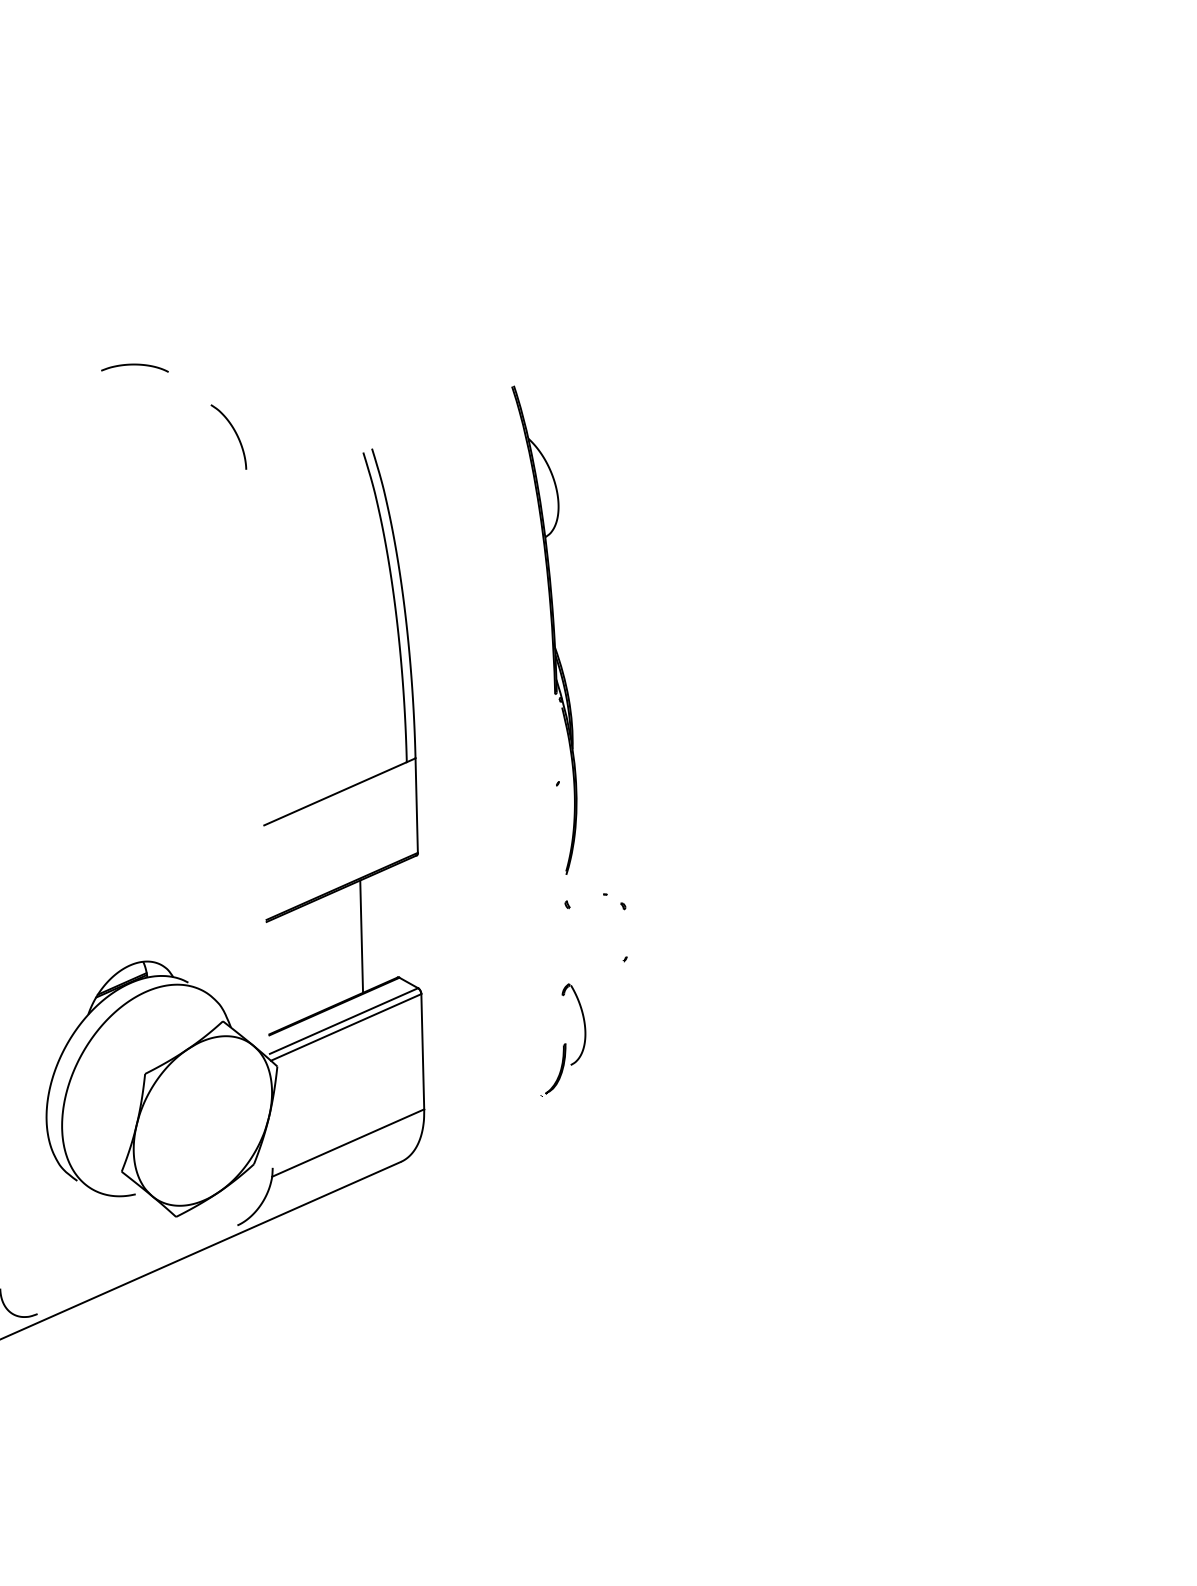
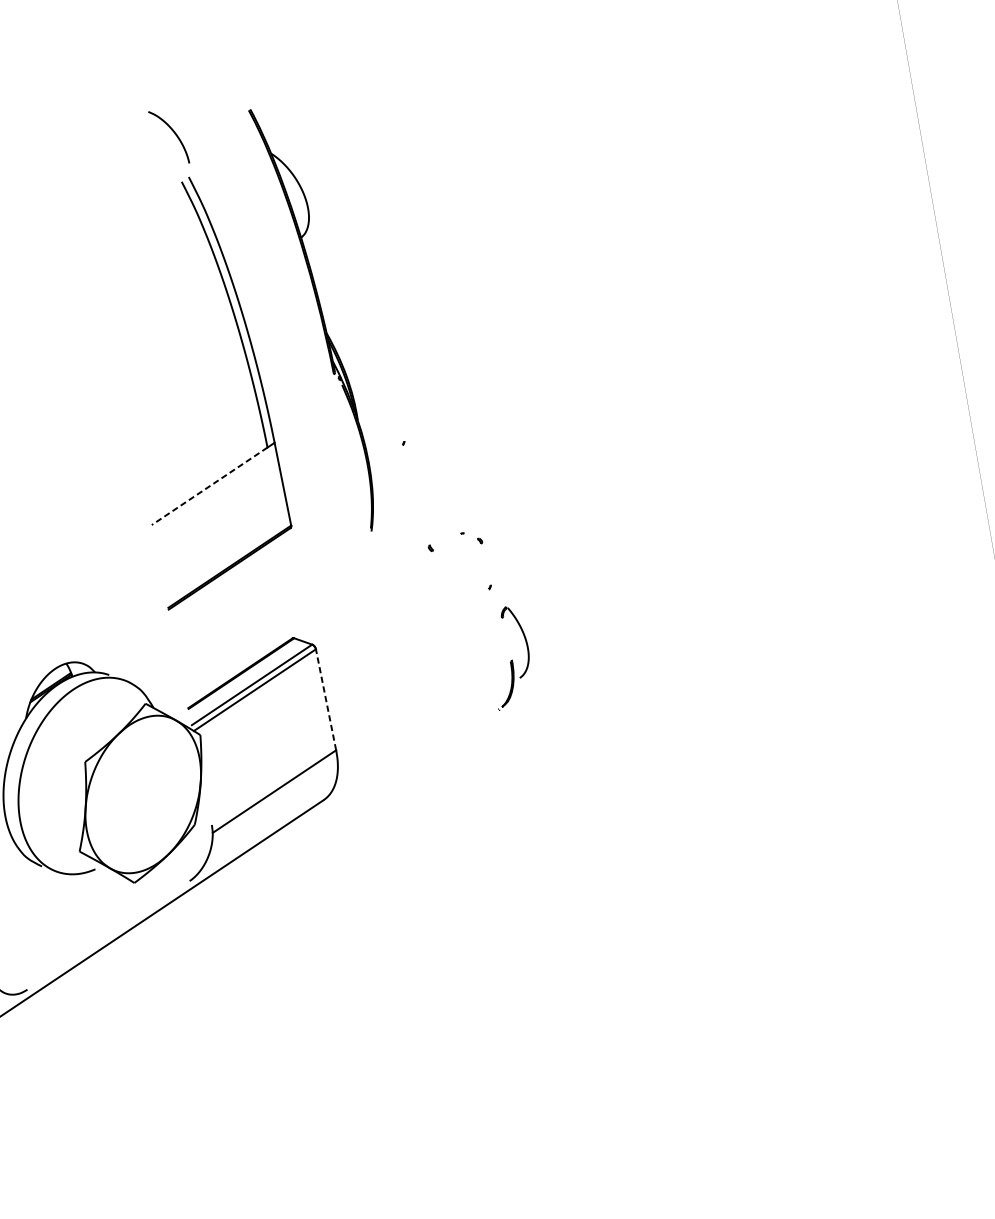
curve: (234, 432) -> (173, 132), moved
part: (551, 629) -> (320, 317), moved
line: (335, 793) -> (209, 486), solid -> dashed
line: (361, 936) -> (254, 607), removed
part: (563, 1039) -> (509, 656), moved
line: (422, 1051) -> (325, 699), solid -> dashed

